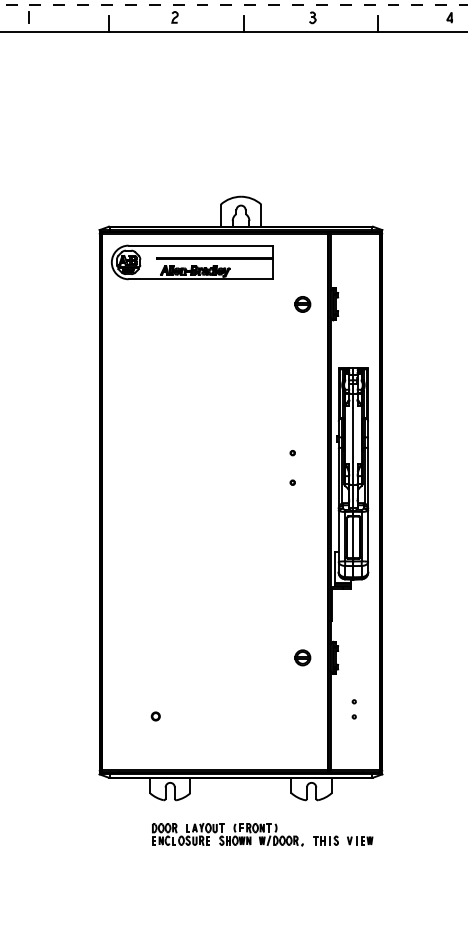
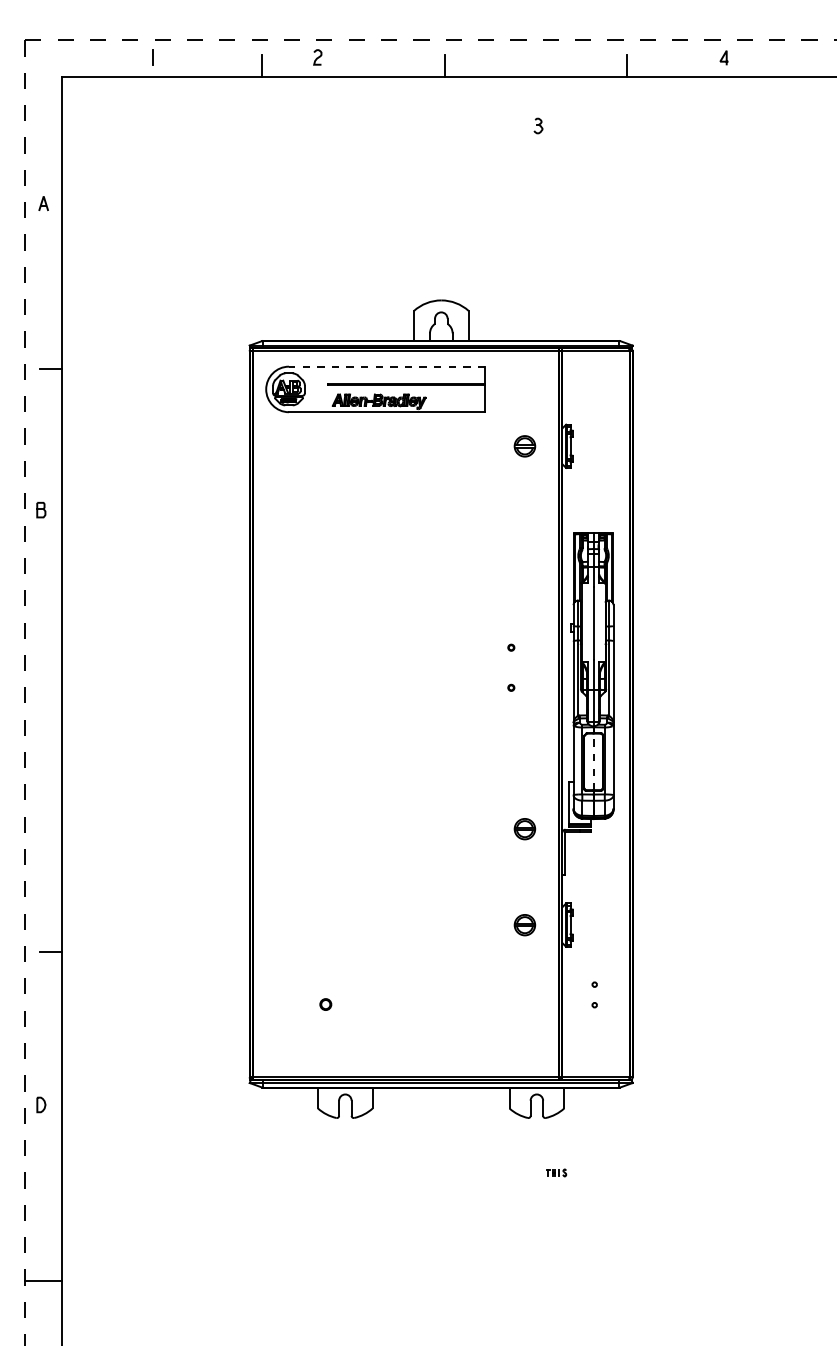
curve: (174, 17) -> (317, 57), moved
part: (312, 17) -> (538, 125), moved
line: (200, 245) -> (386, 366), solid -> dashed
line: (353, 537) -> (593, 761), solid -> dashed
part: (302, 587) -> (524, 829), added
part: (227, 834) -> (422, 1164), removed
part: (326, 840) -> (556, 1172), size x0.6
part: (360, 840) -> (602, 1172), removed

